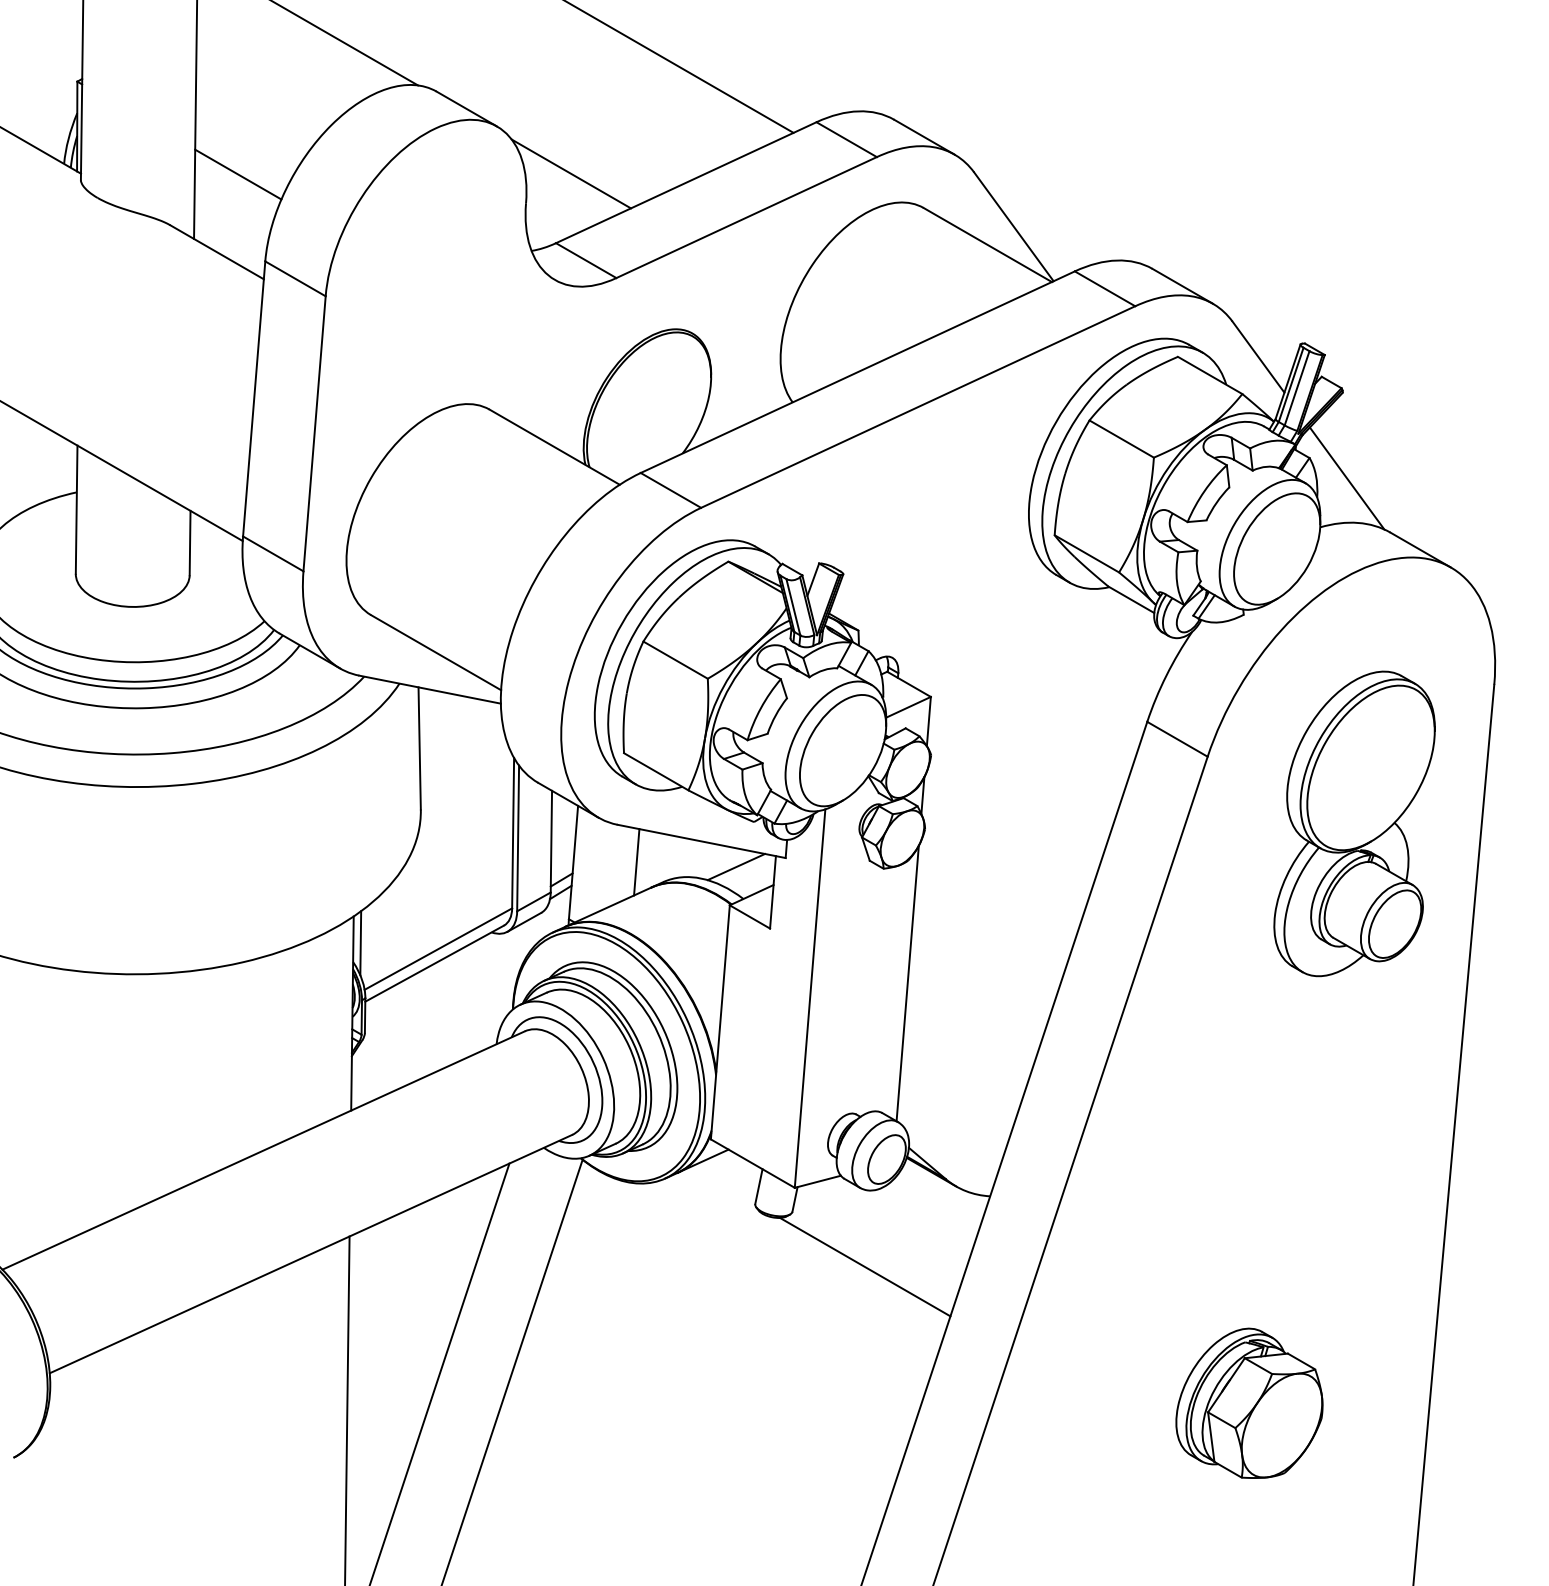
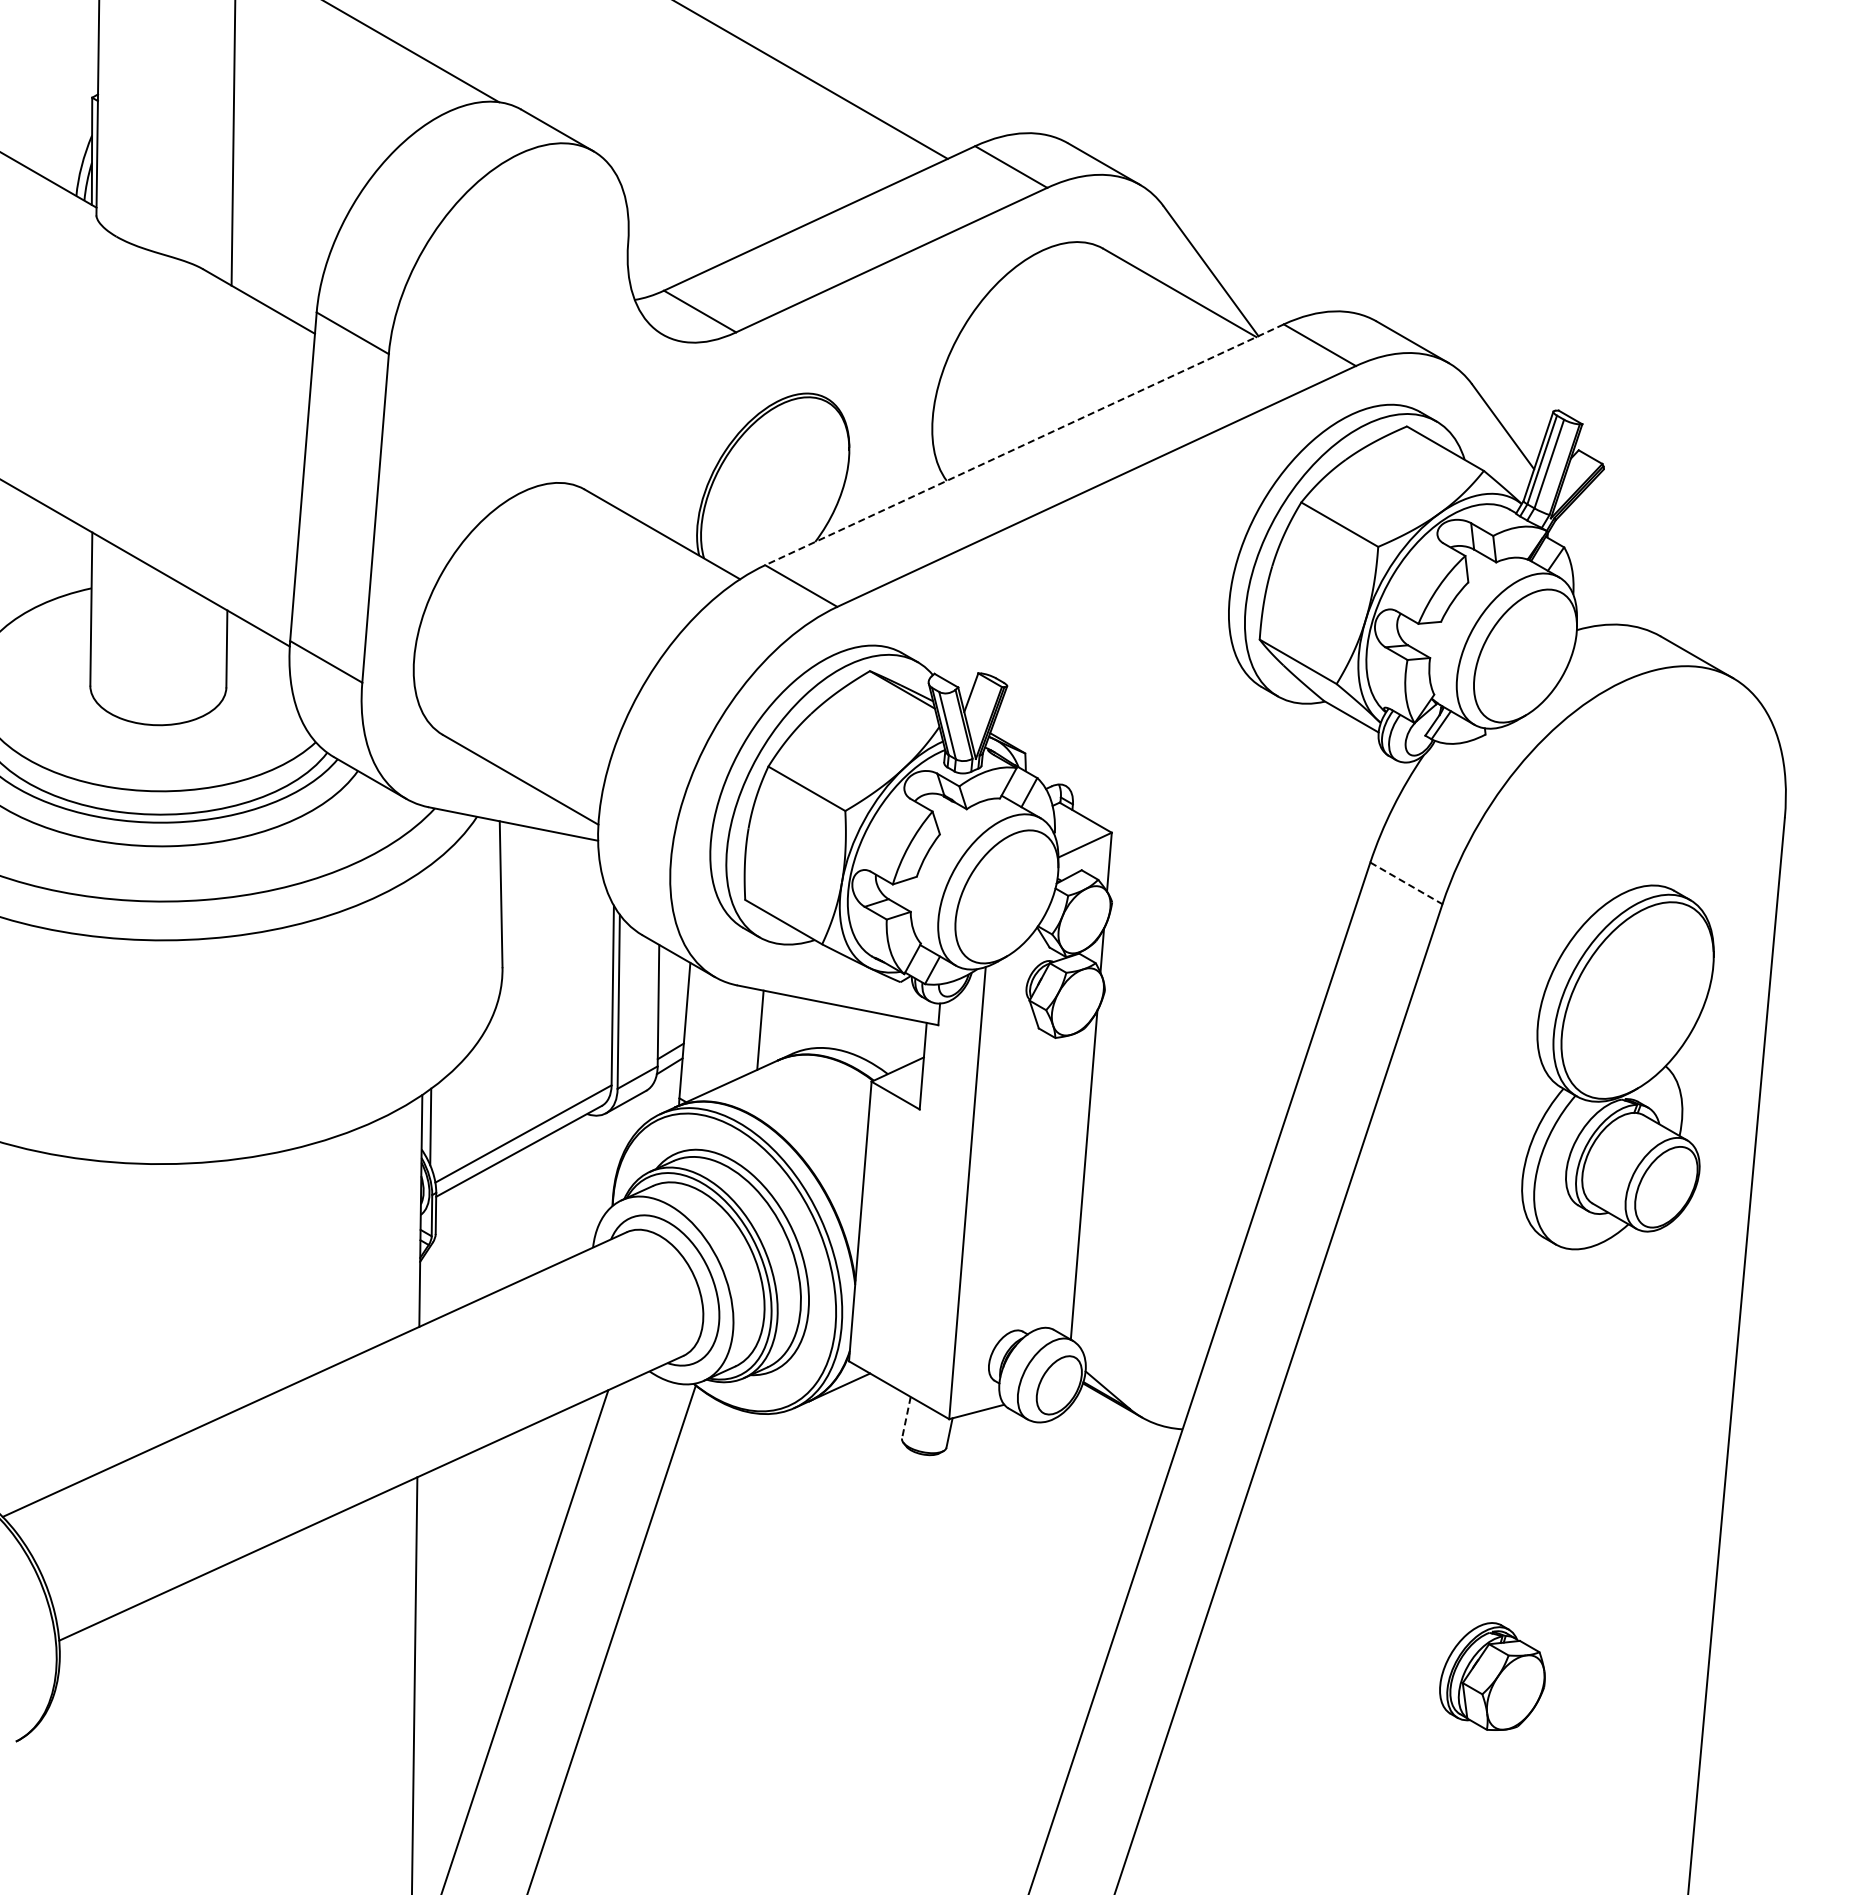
line: (571, 173) -> (682, 207), removed
line: (237, 174) -> (283, 208), removed
line: (857, 371) -> (1024, 444), solid -> dashed
line: (1346, 478) -> (1608, 571), removed
line: (1177, 739) -> (1406, 883), solid -> dashed
part: (1354, 823) -> (1617, 1067), moved
line: (736, 866) -> (879, 1035), removed
line: (759, 1187) -> (906, 1418), solid -> dashed
line: (865, 1266) -> (1033, 1513), removed
part: (1249, 1403) -> (1492, 1676), size x0.6

